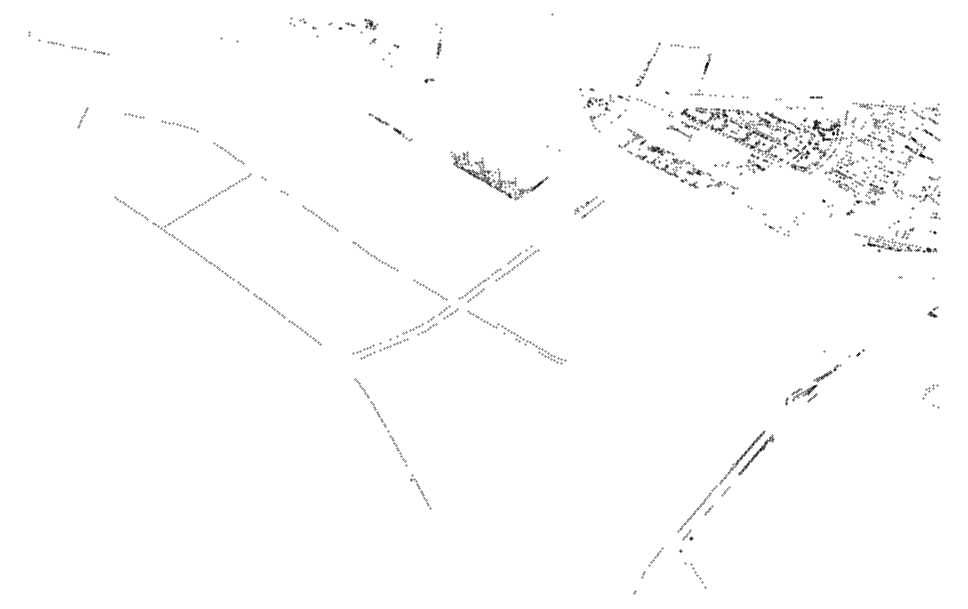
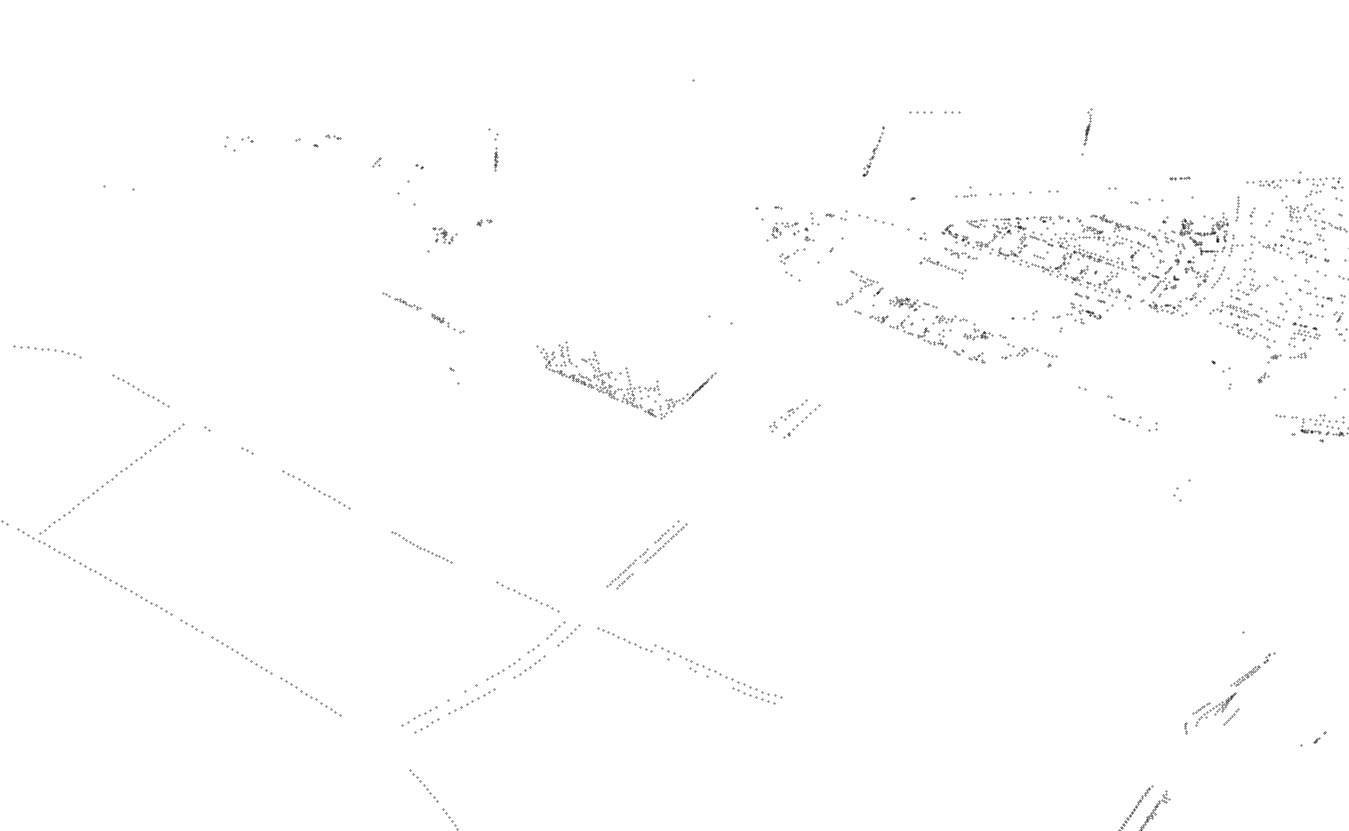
part: (369, 25) -> (442, 237), moved
part: (315, 31) -> (455, 375), moved
part: (438, 40) -> (494, 149), size x0.7
part: (647, 64) -> (872, 151), size x0.6
part: (706, 66) -> (1087, 132), moved
part: (798, 218) -> (1181, 489), moved
part: (375, 256) -> (422, 547), size x0.7
part: (498, 273) -> (646, 554), size x0.6
part: (856, 353) -> (1313, 739), moved

